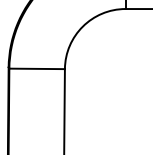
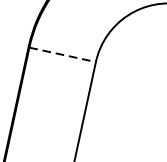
line: (37, 68) -> (63, 54), solid -> dashed

